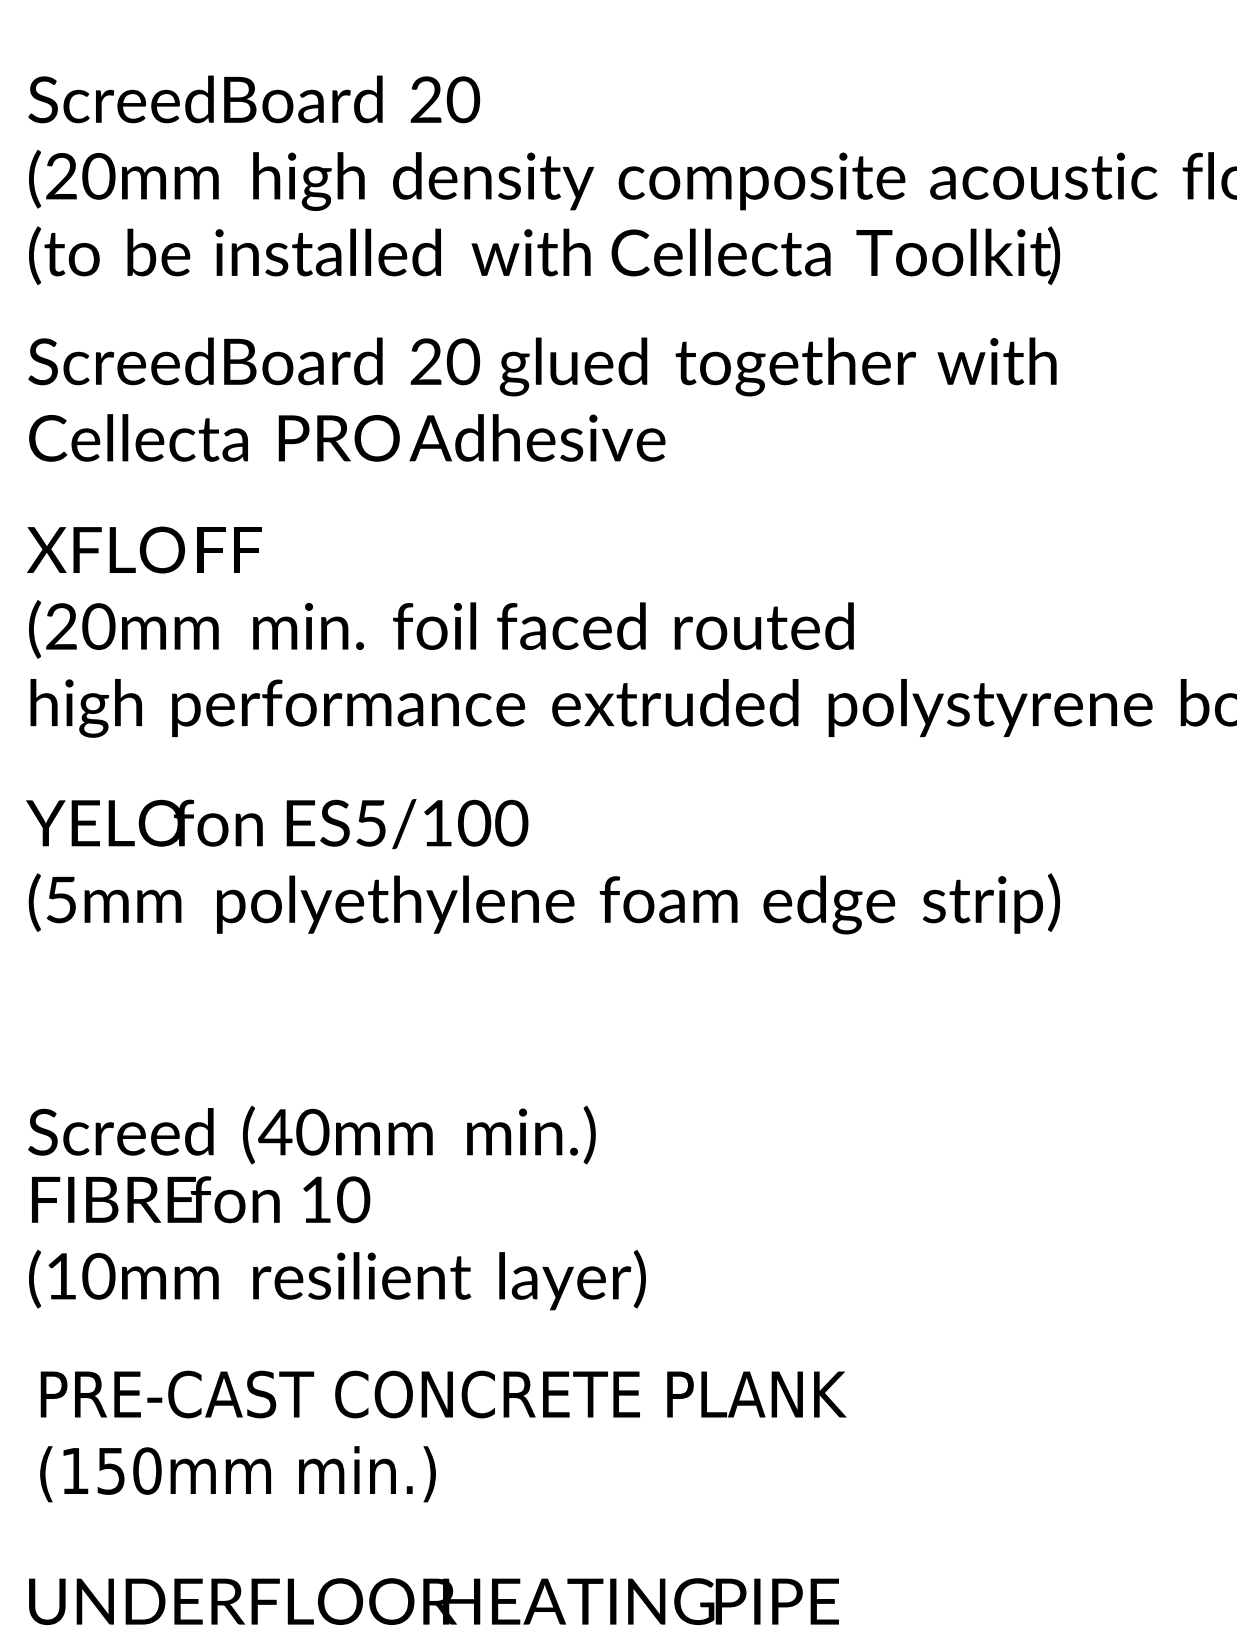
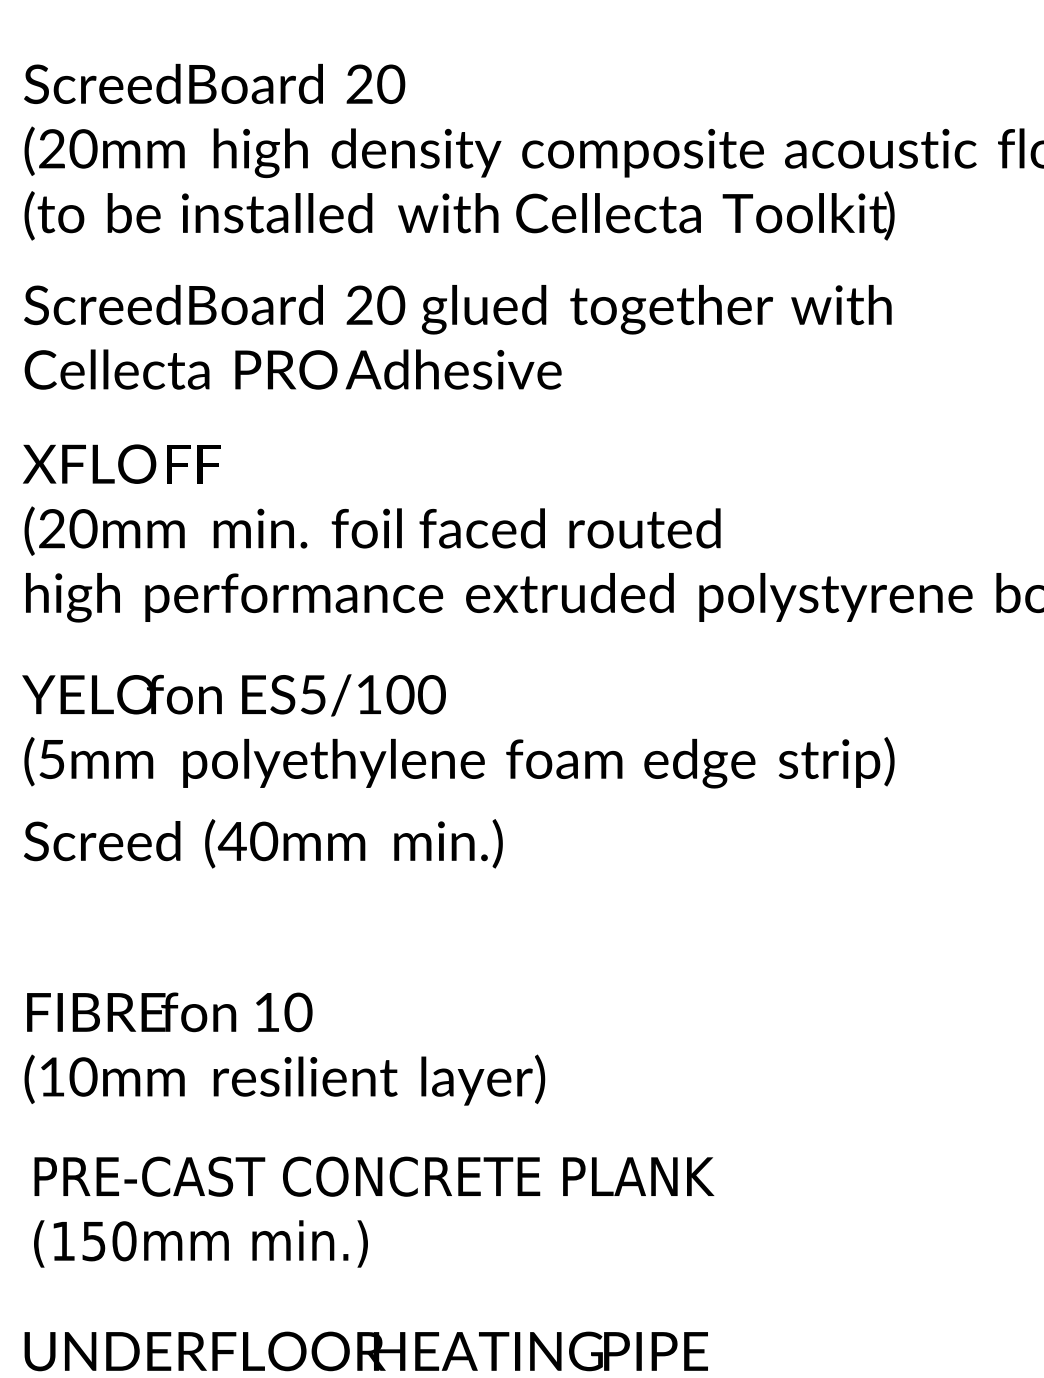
text: (312, 1134) -> (263, 843), moved

